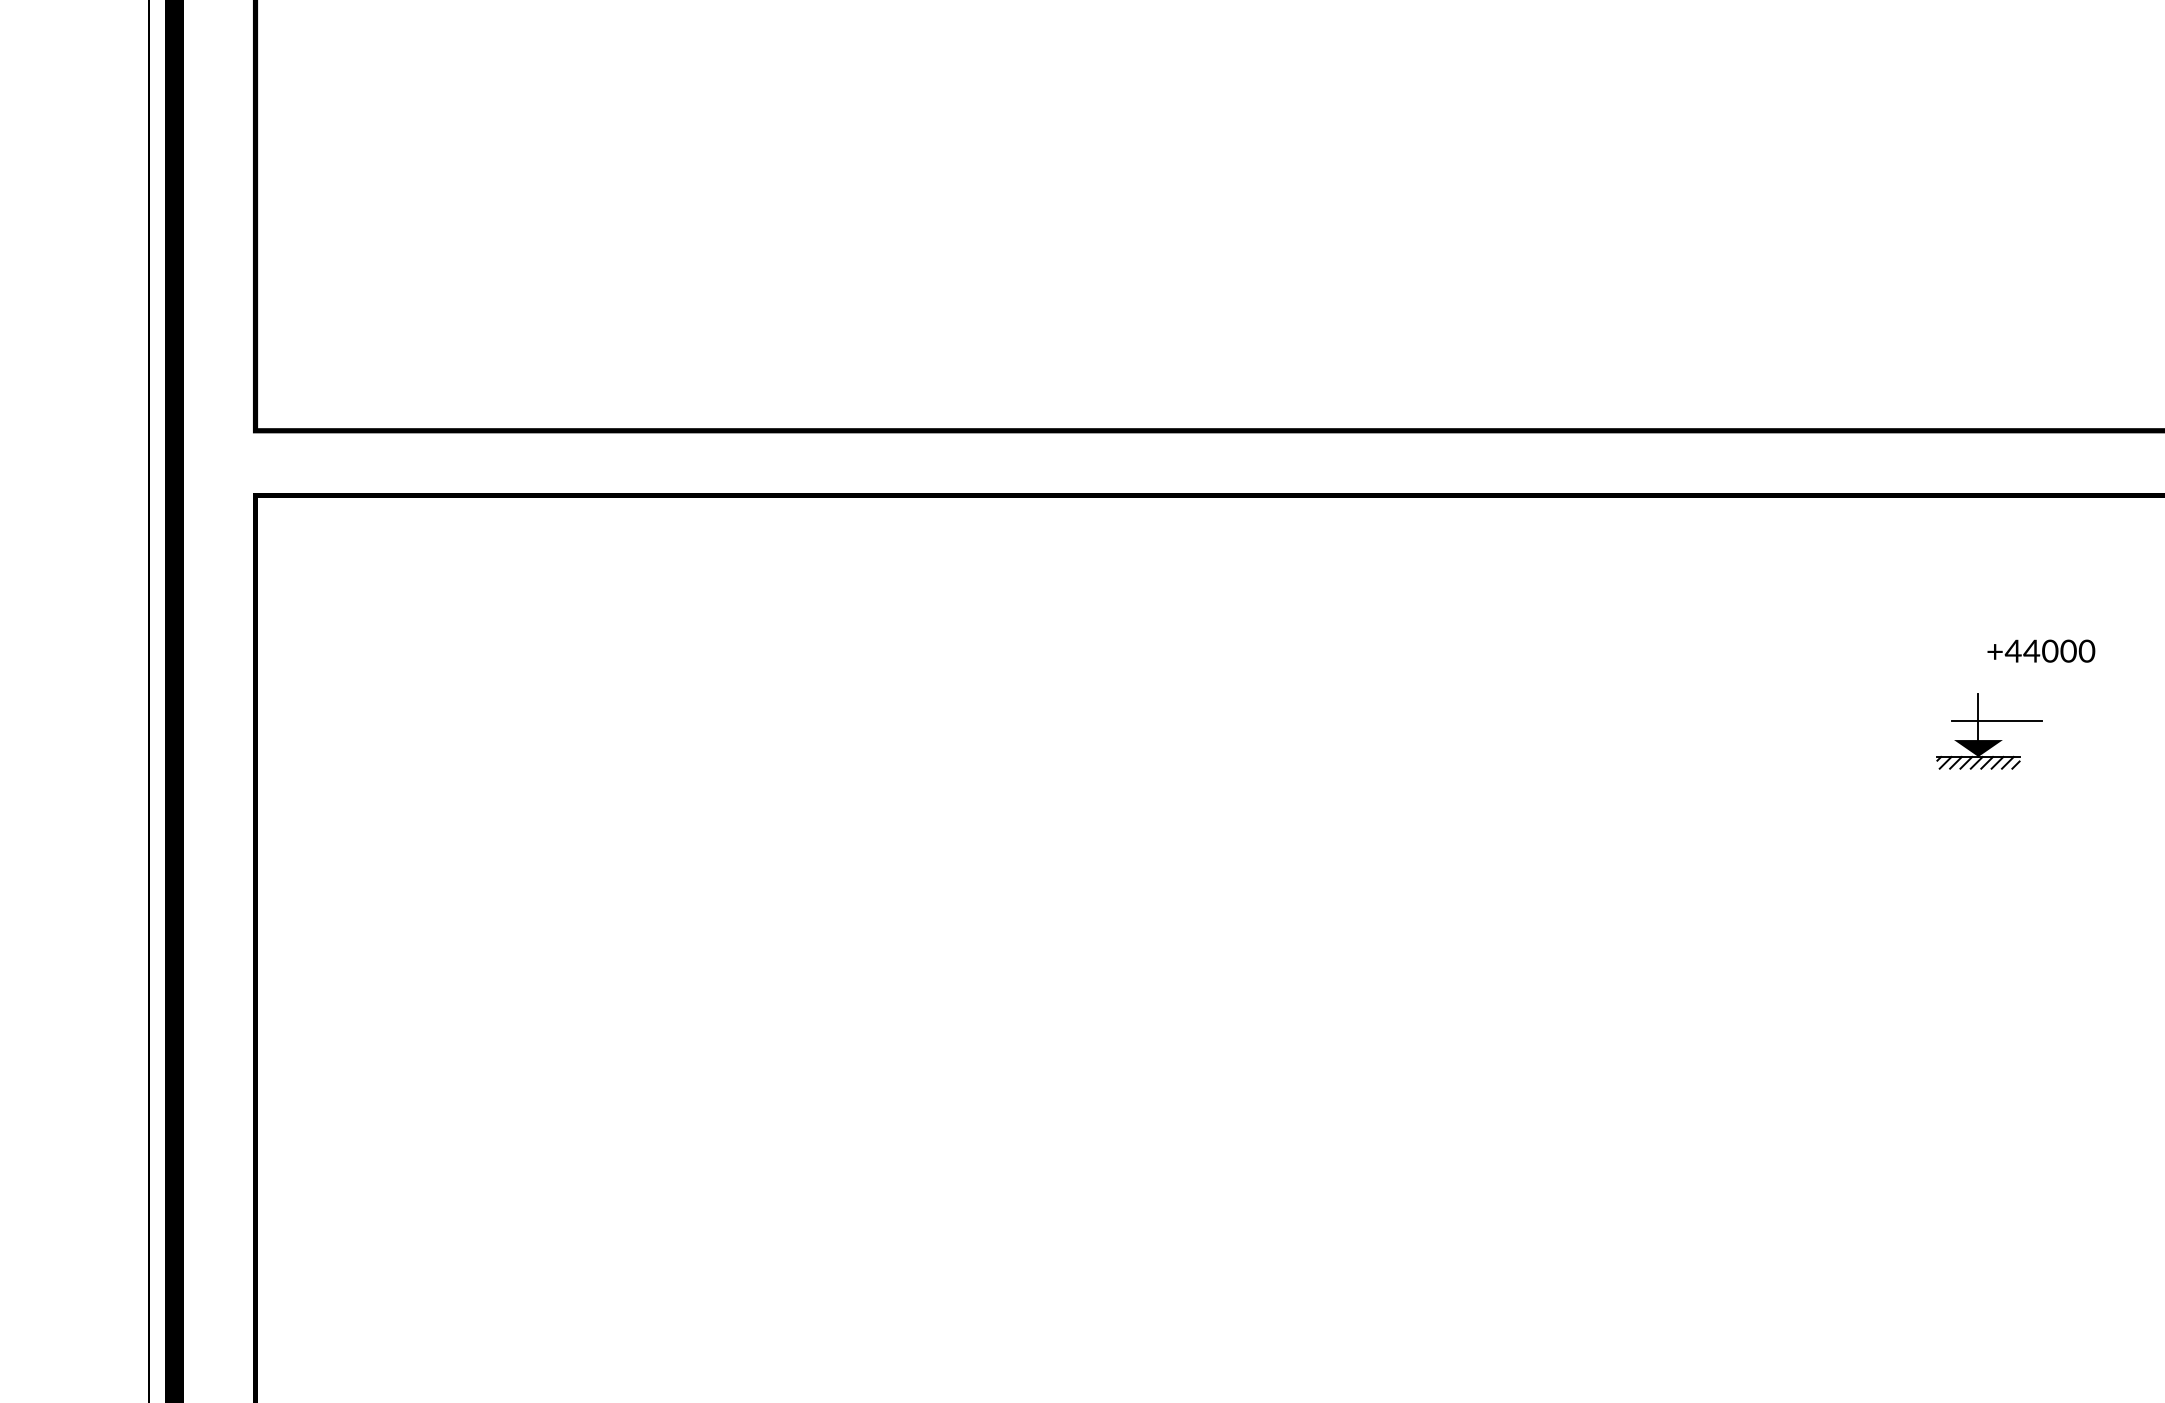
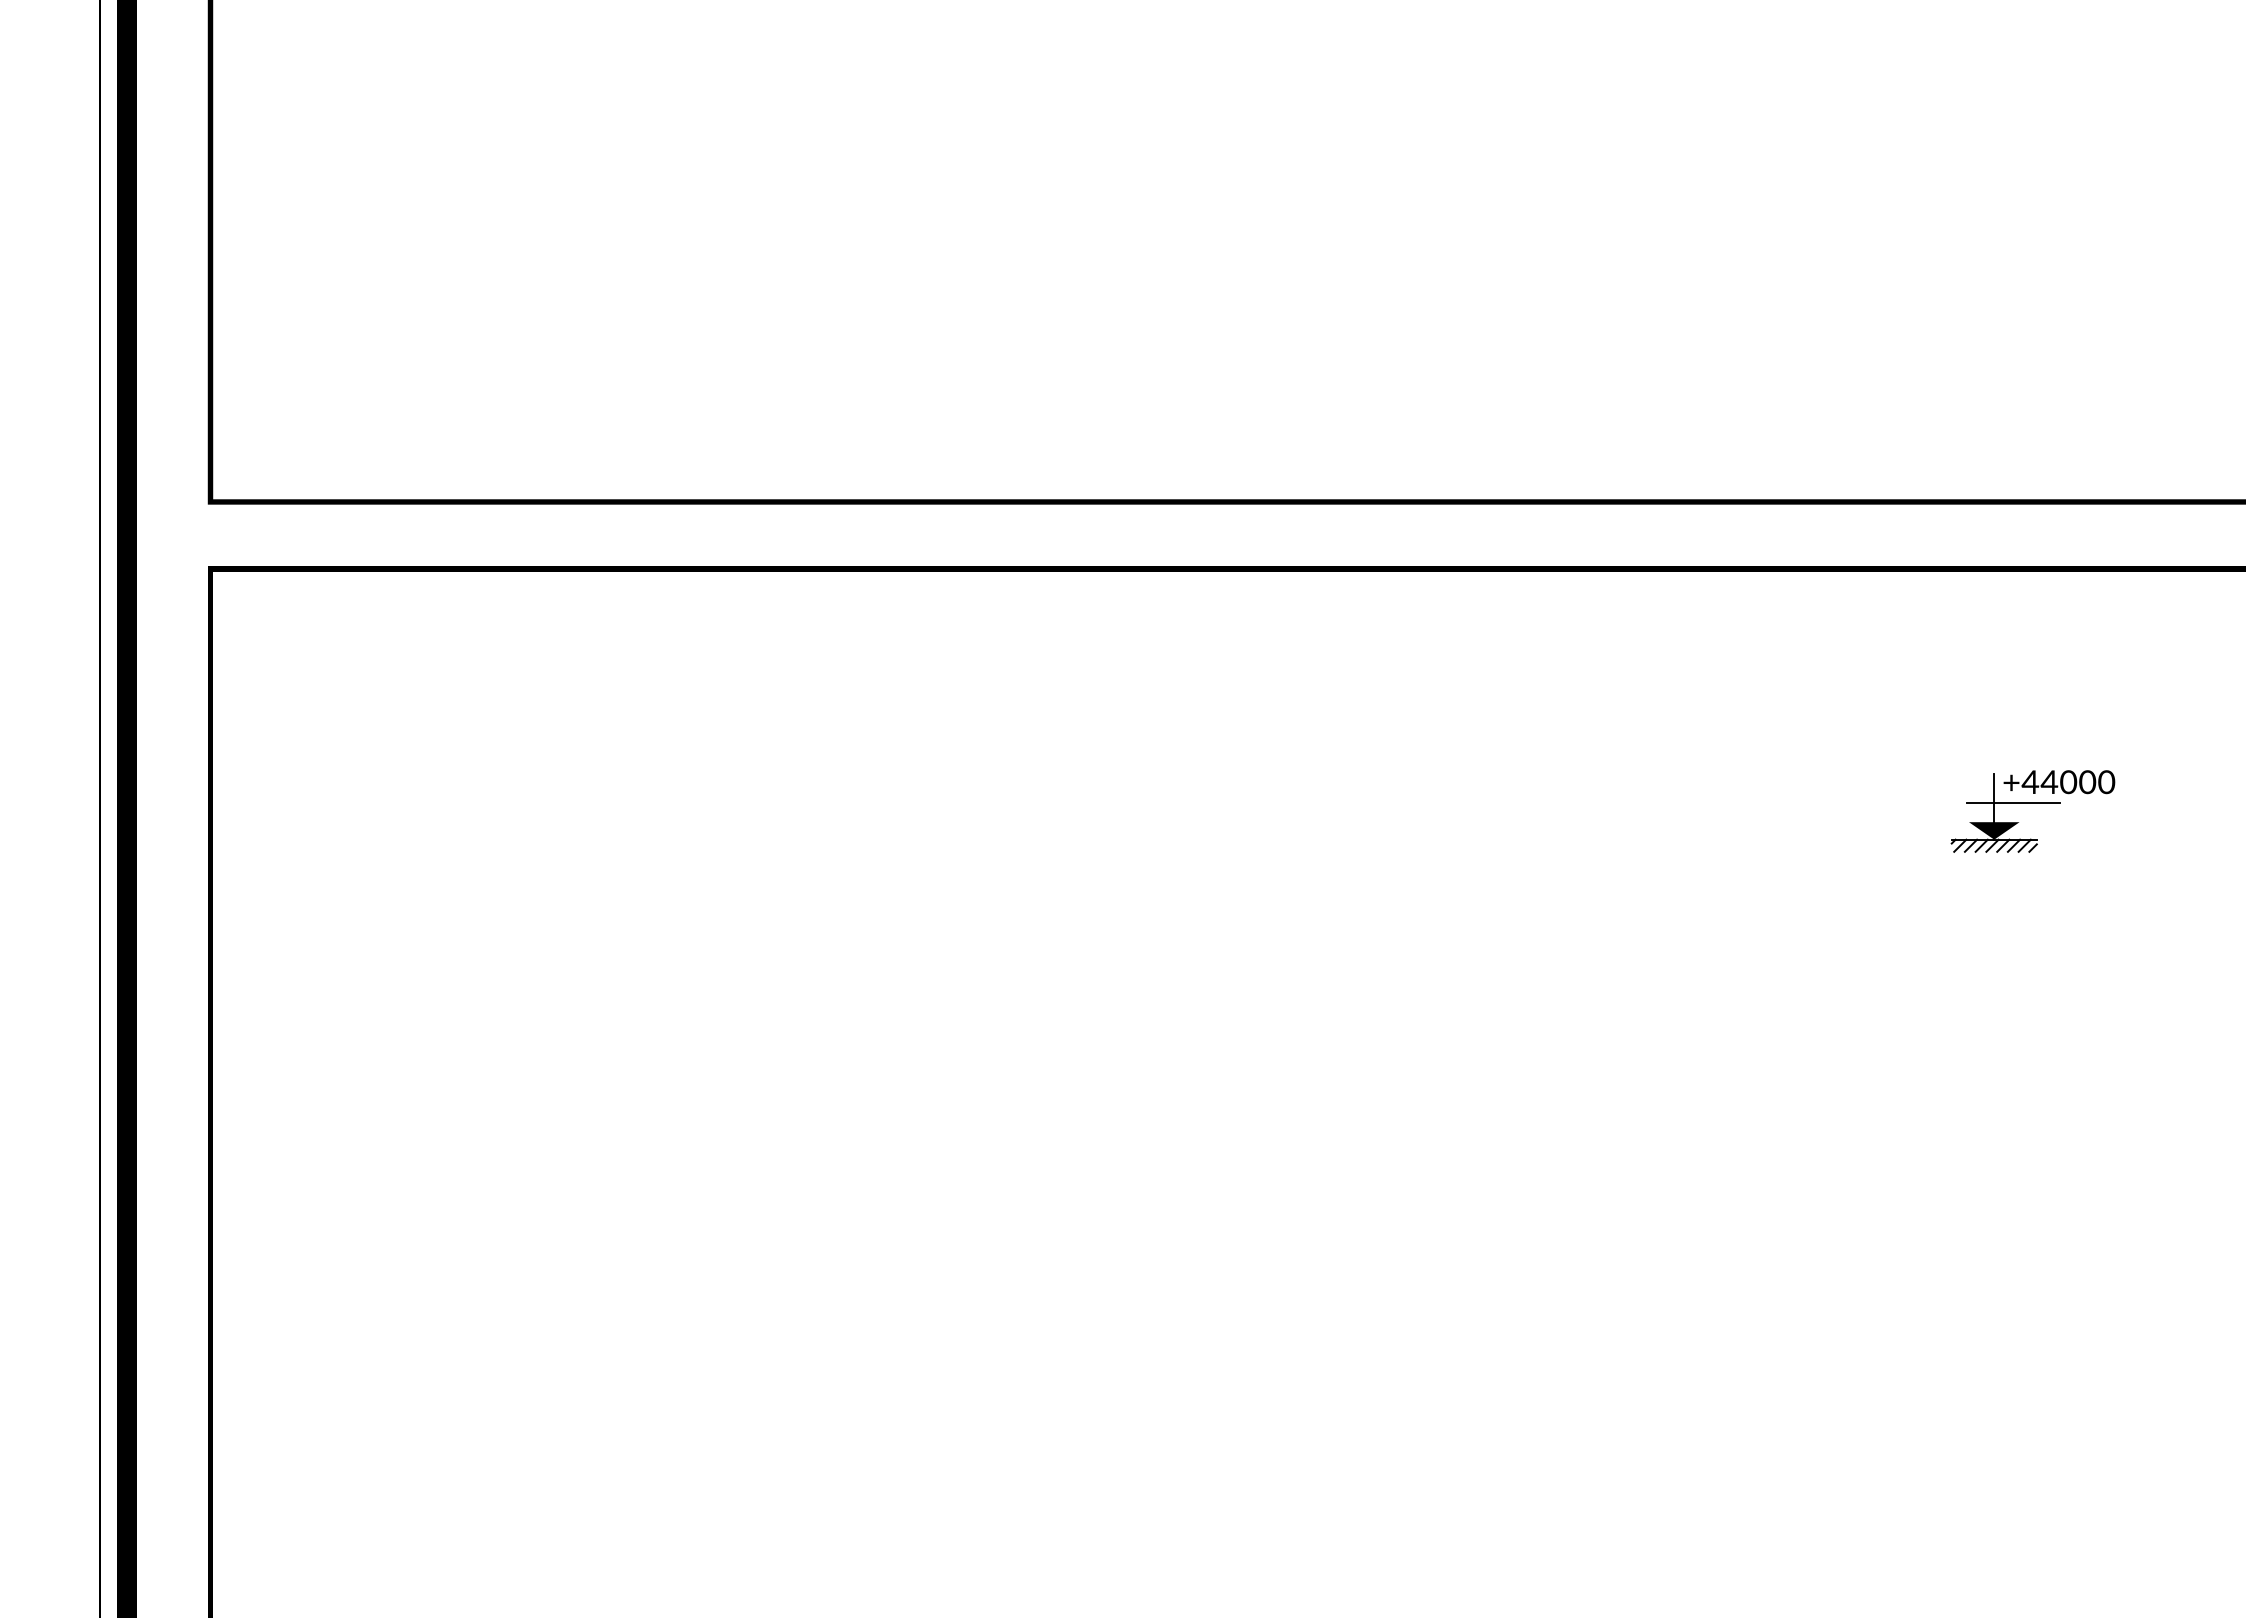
text: (2041, 651) -> (2059, 782), moved

